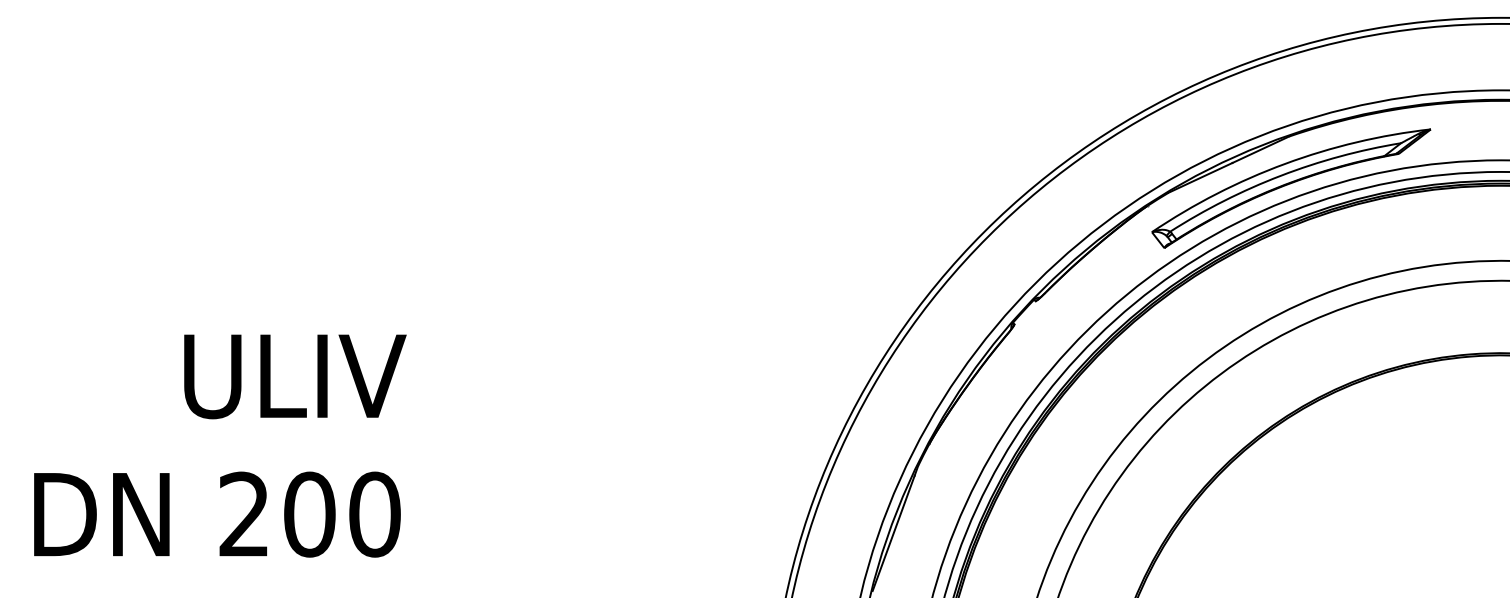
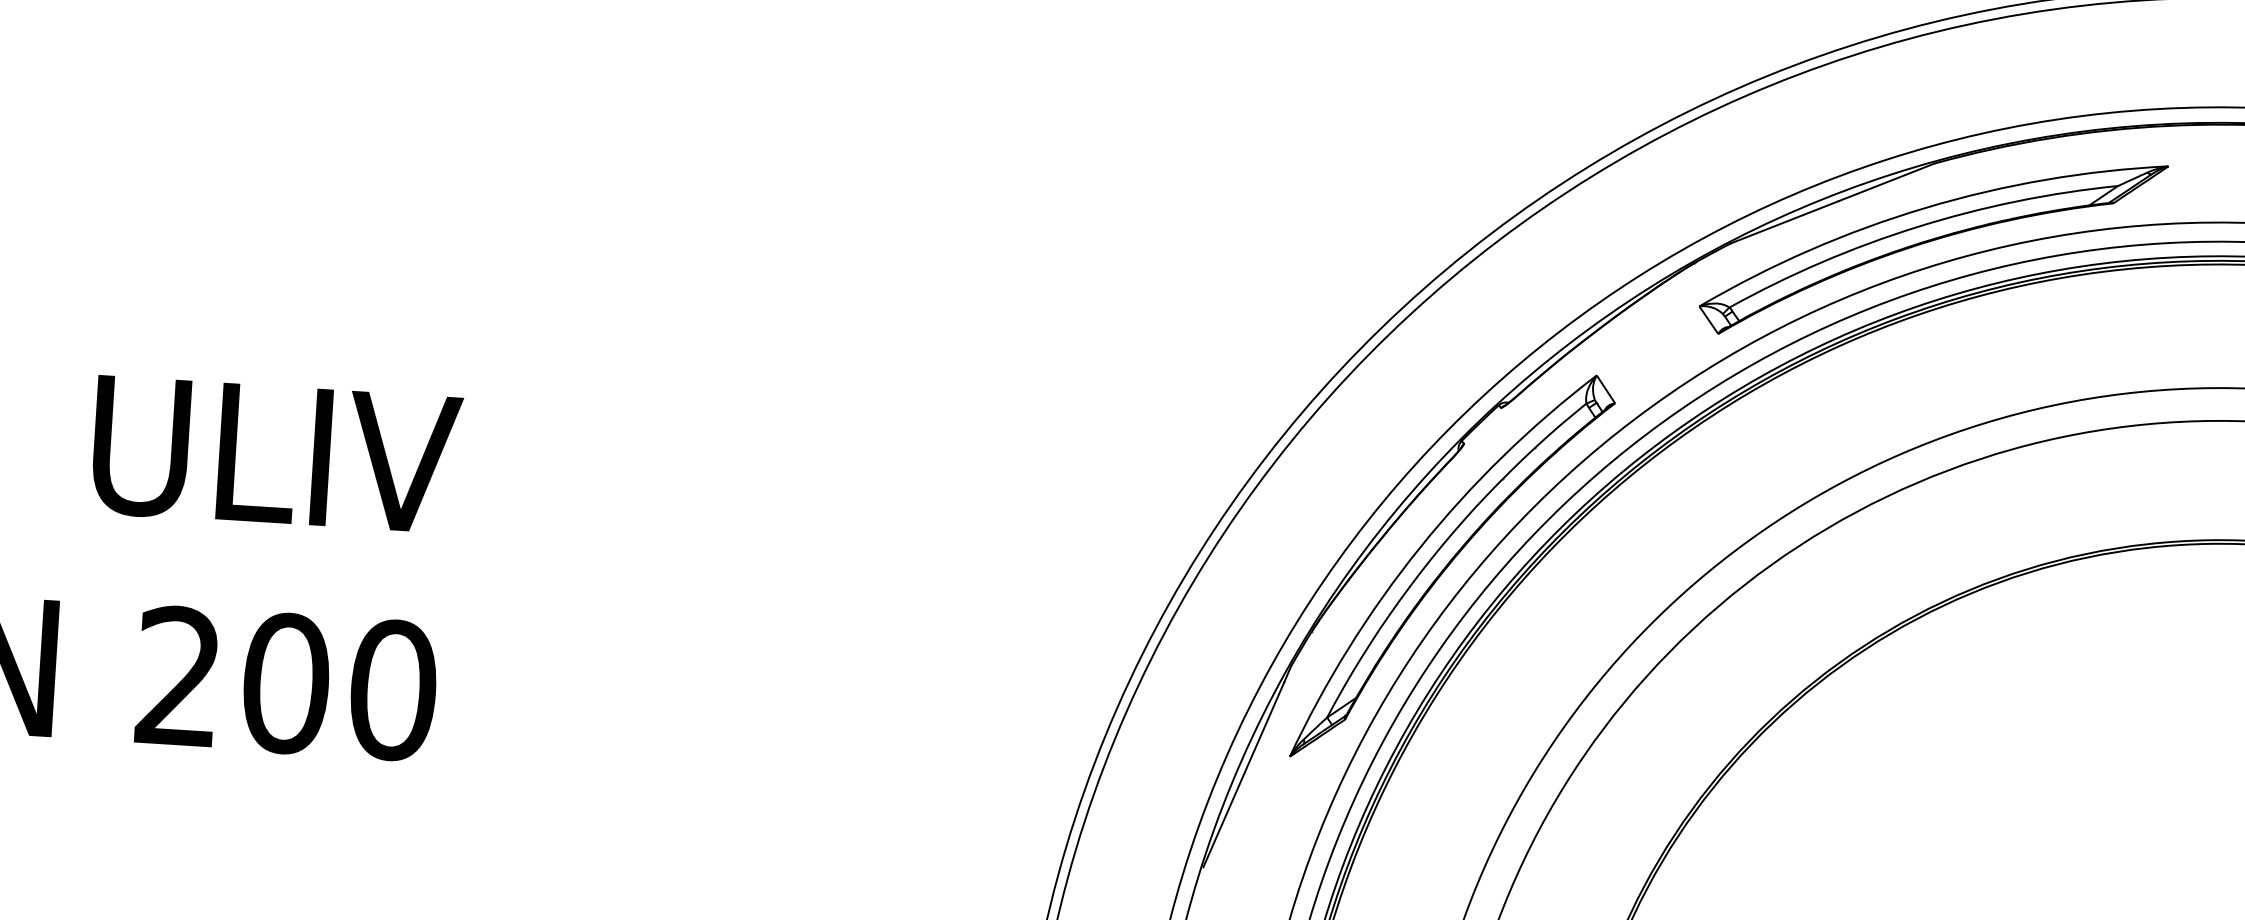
part: (1012, 399) -> (1452, 567), added

